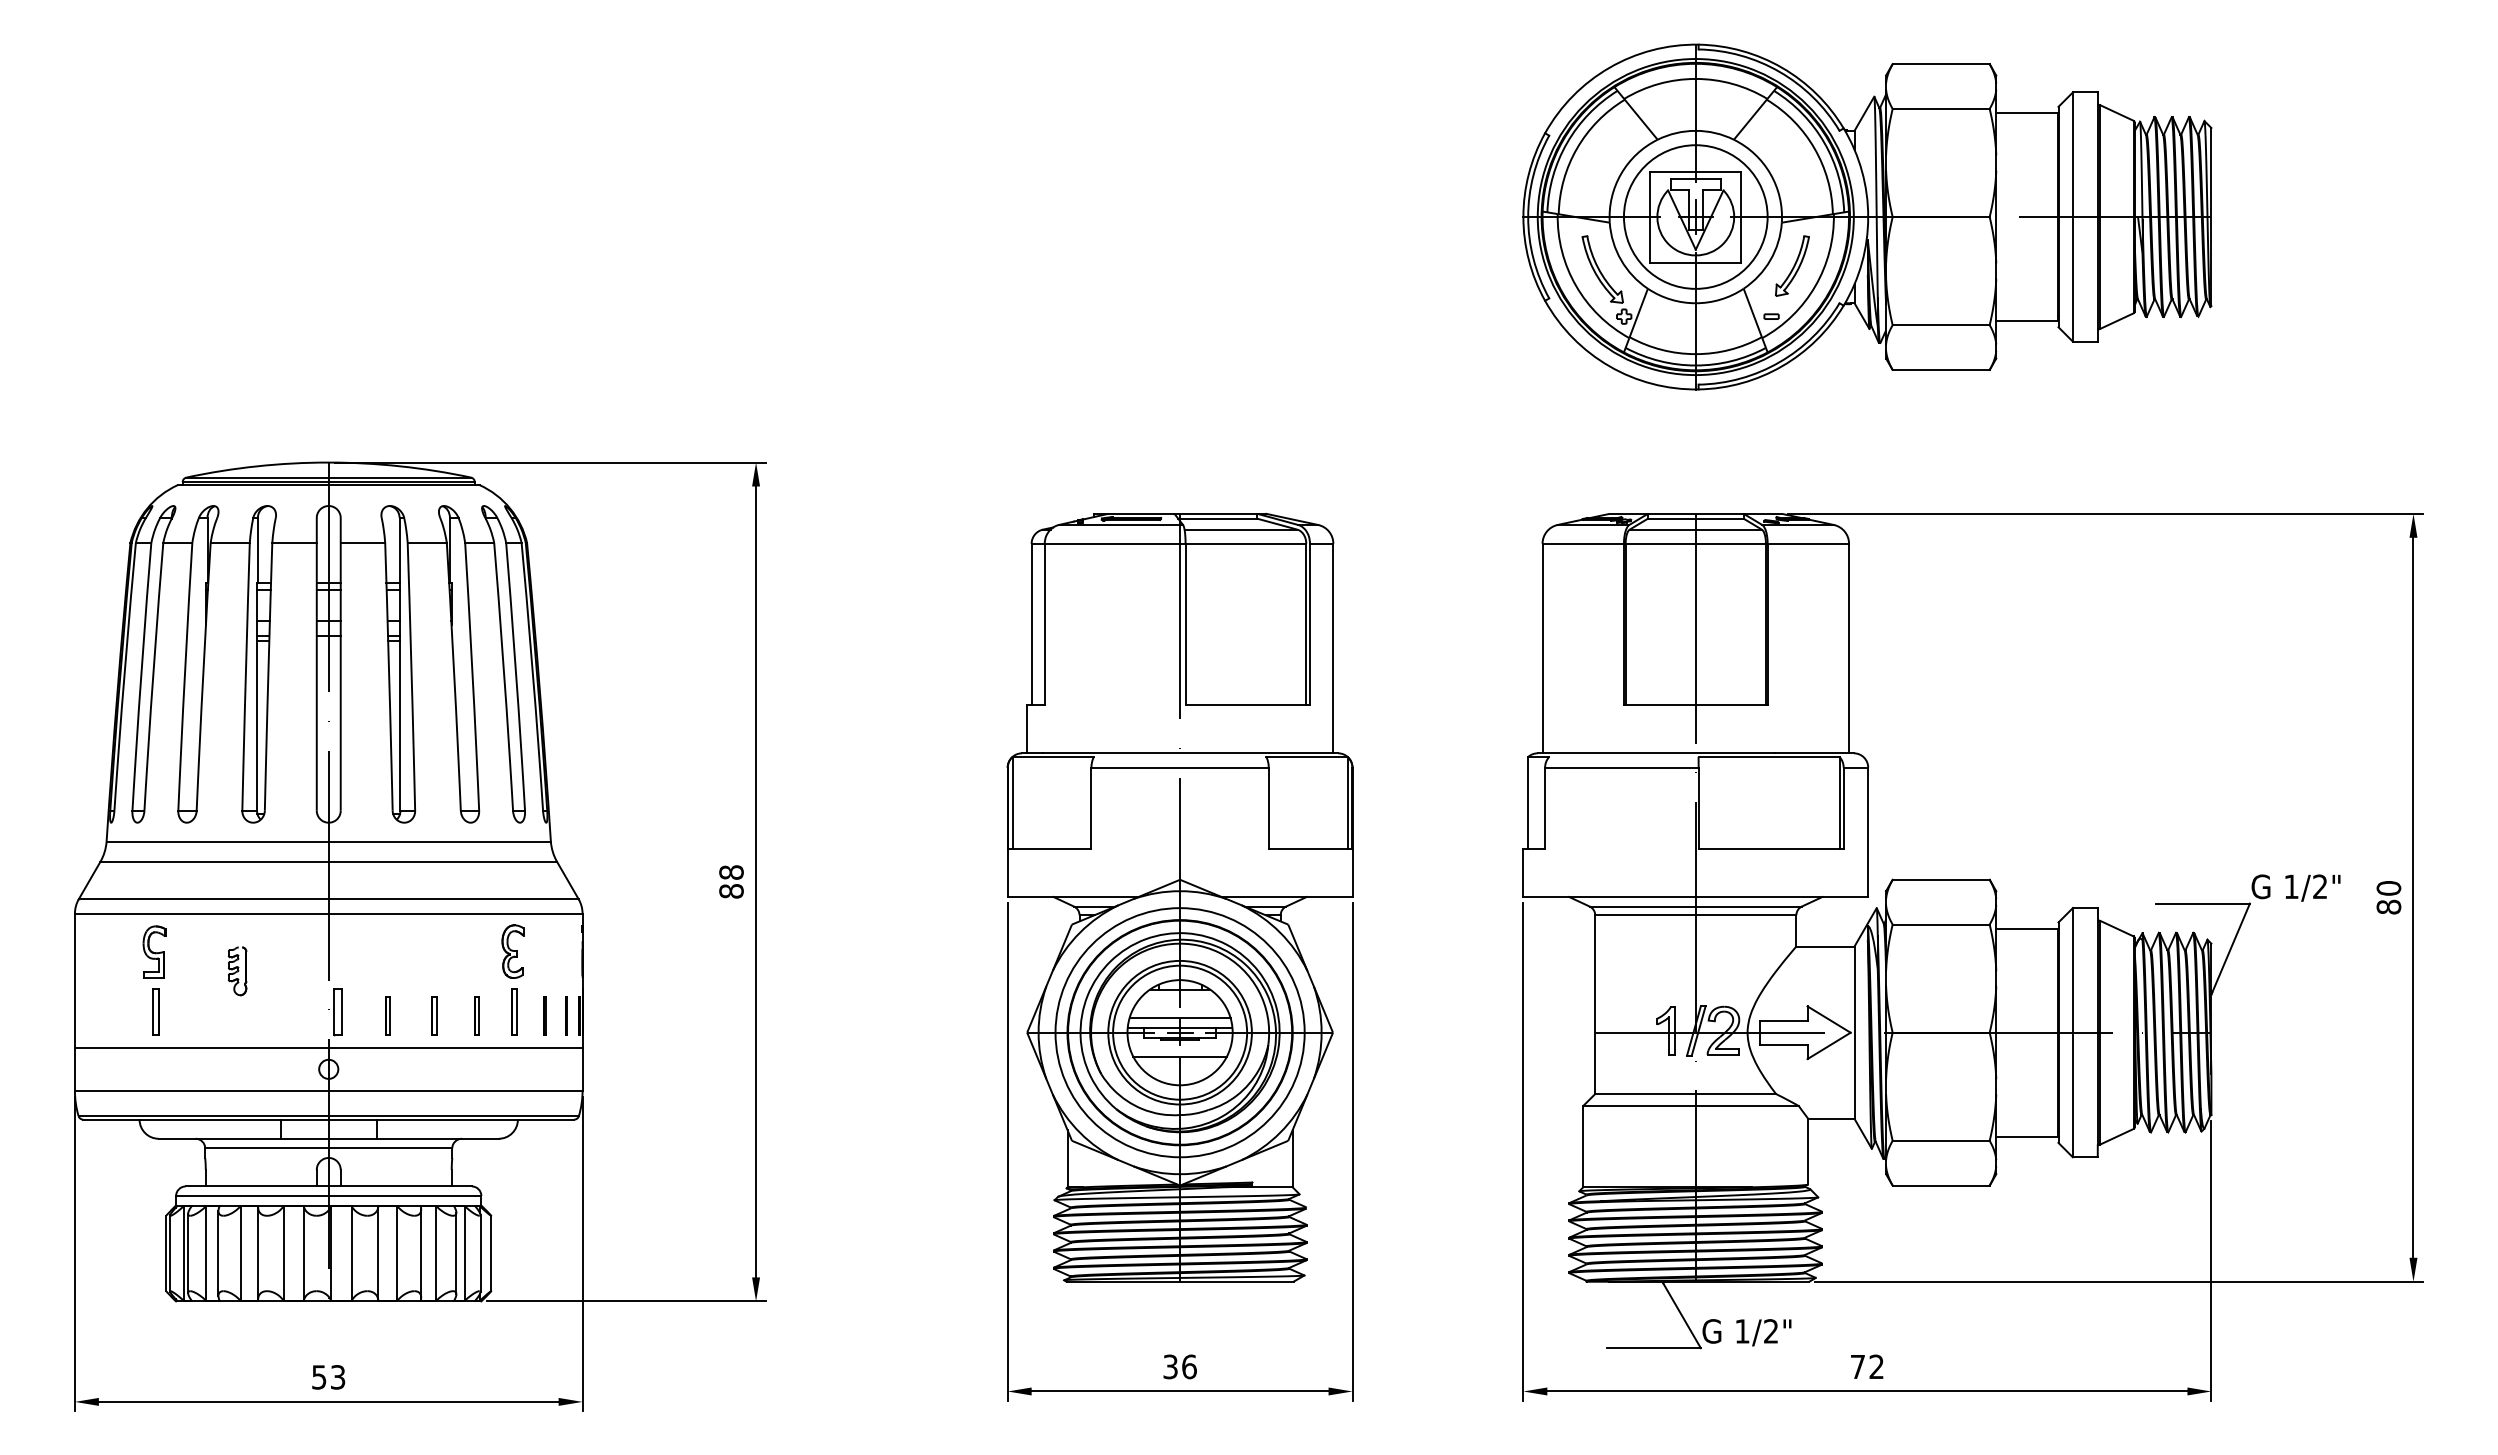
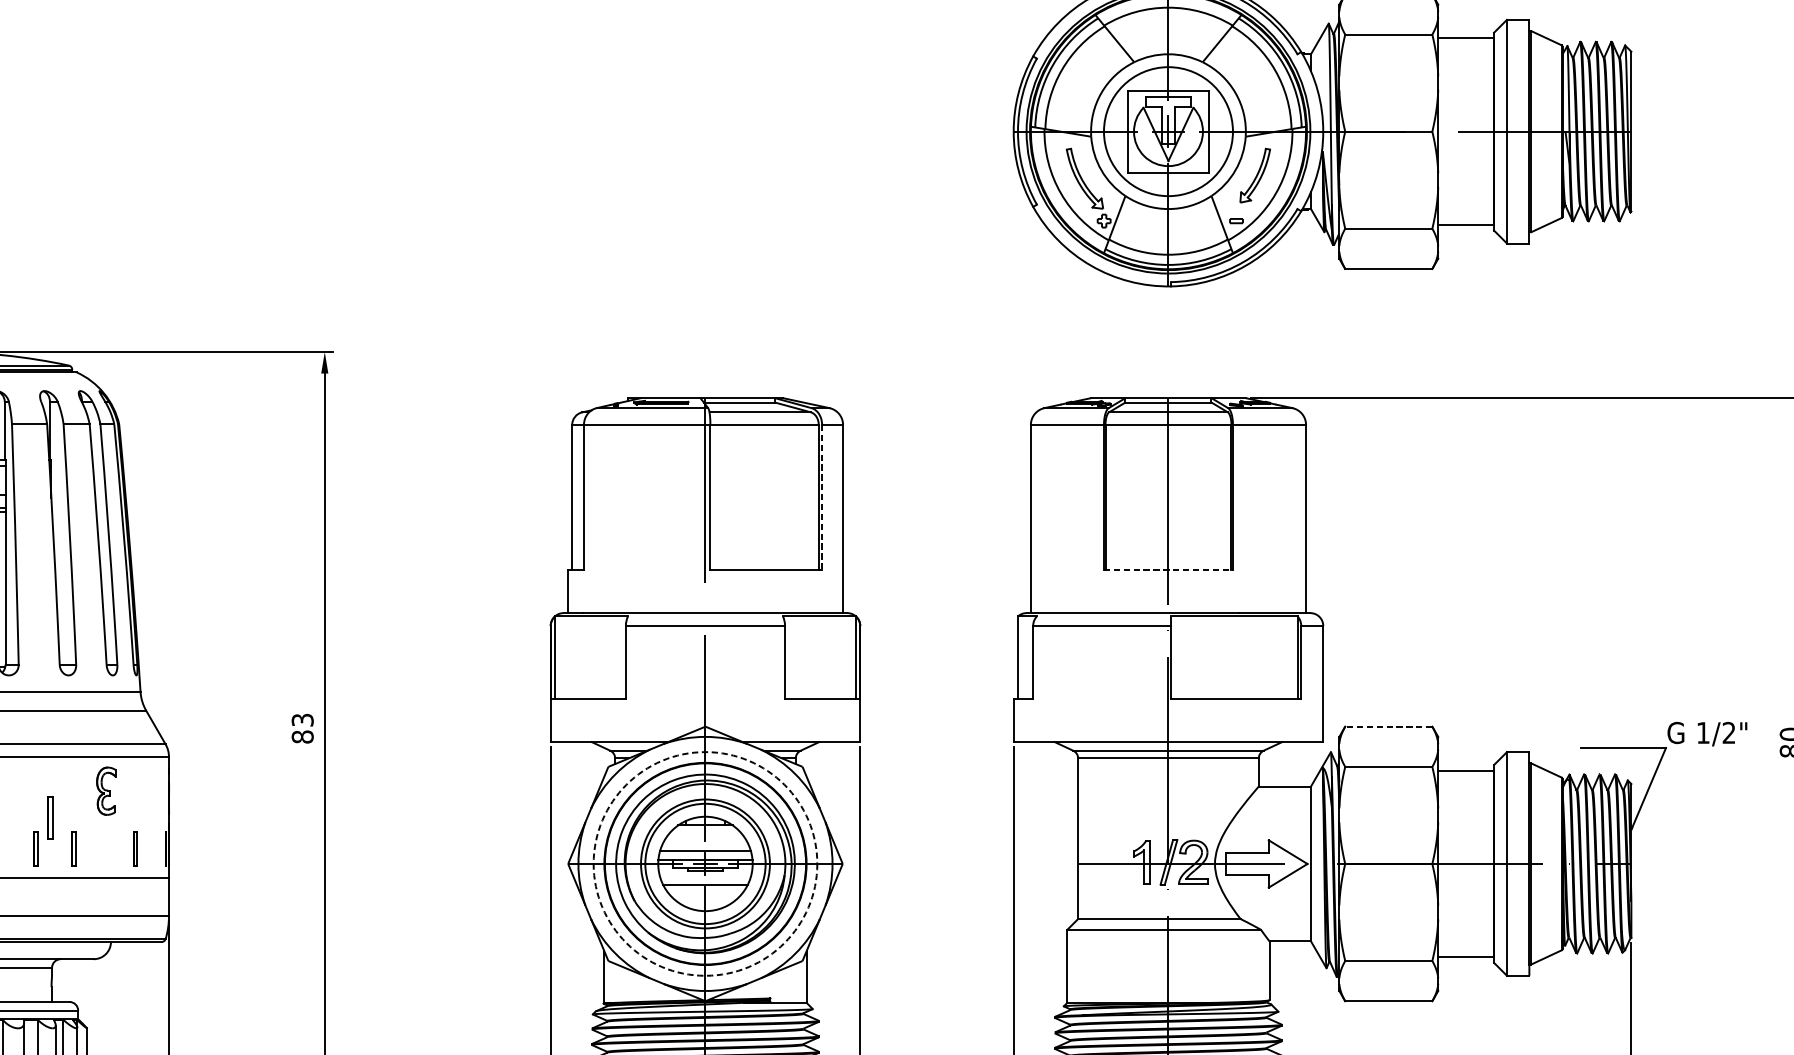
line: (1310, 624) -> (822, 497), solid -> dashed
line: (1695, 705) -> (1168, 570), solid -> dashed
text: (731, 872) -> (302, 720), 88 -> 83
line: (1940, 879) -> (1388, 726), solid -> dashed
part: (514, 1011) -> (50, 817), moved
line: (566, 1015) -> (154, 848), removed
circle: (1179, 1032) -> (704, 863), solid -> dashed

